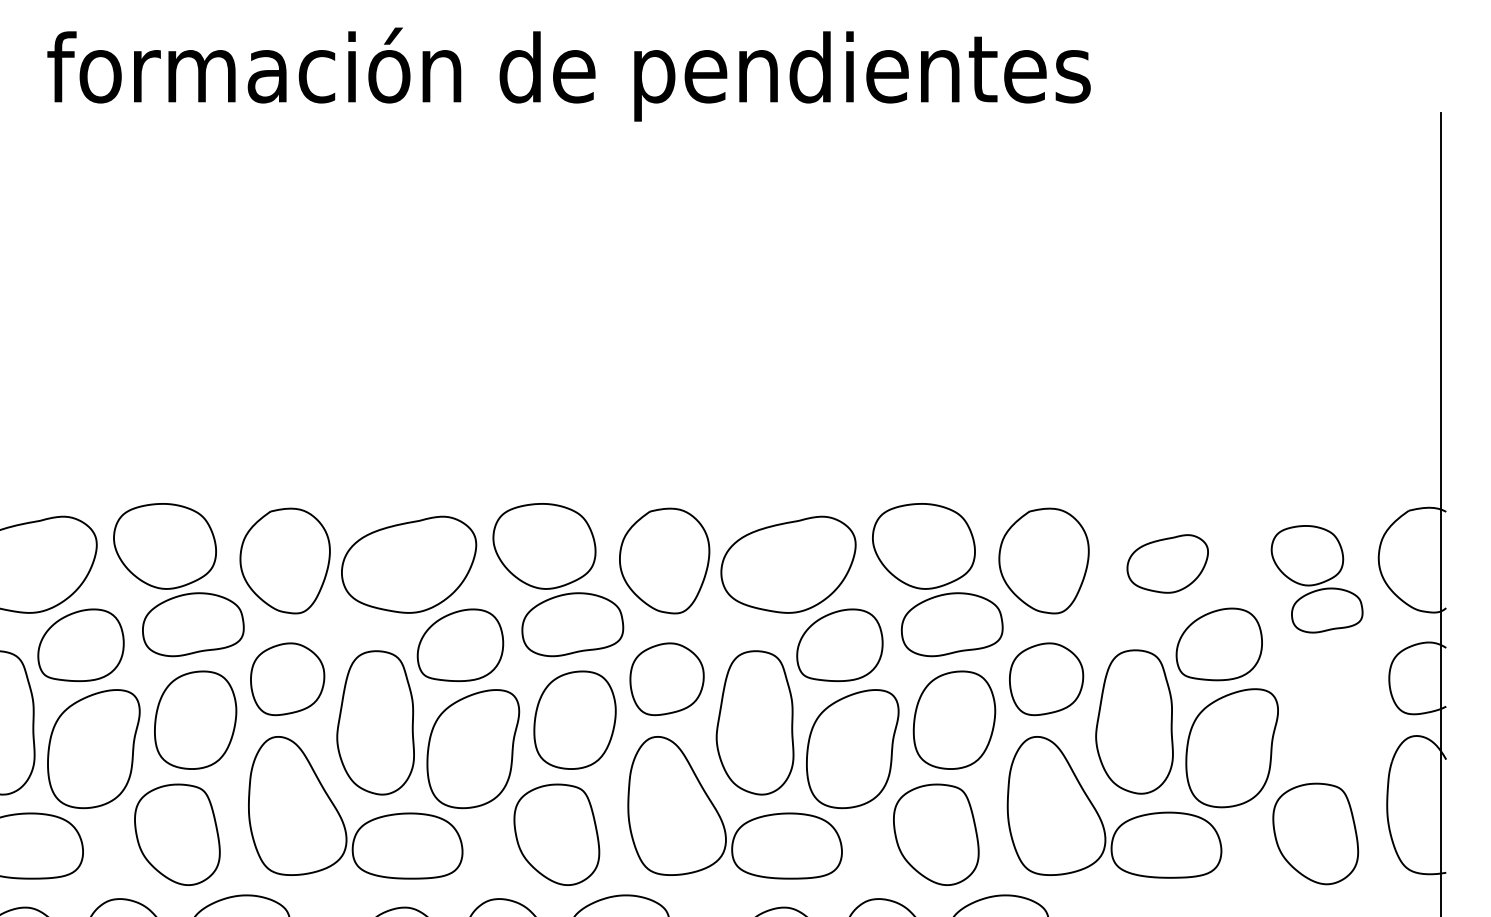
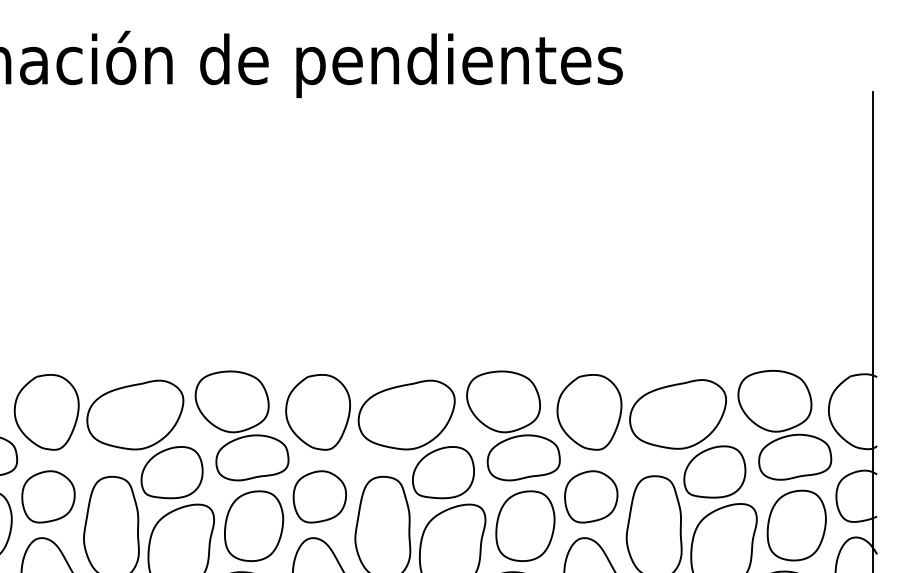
part: (1167, 563) -> (677, 414), size x1.67
part: (1316, 579) -> (784, 425), size x1.43
part: (1333, 718) -> (796, 524), added

